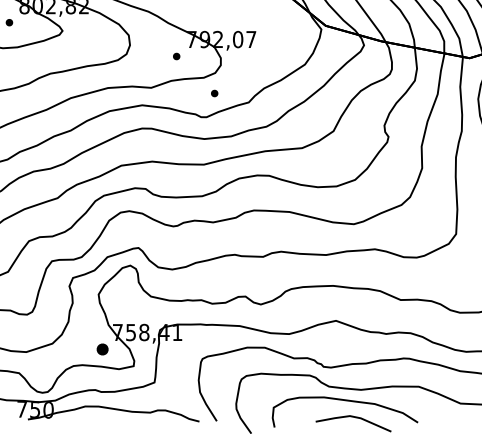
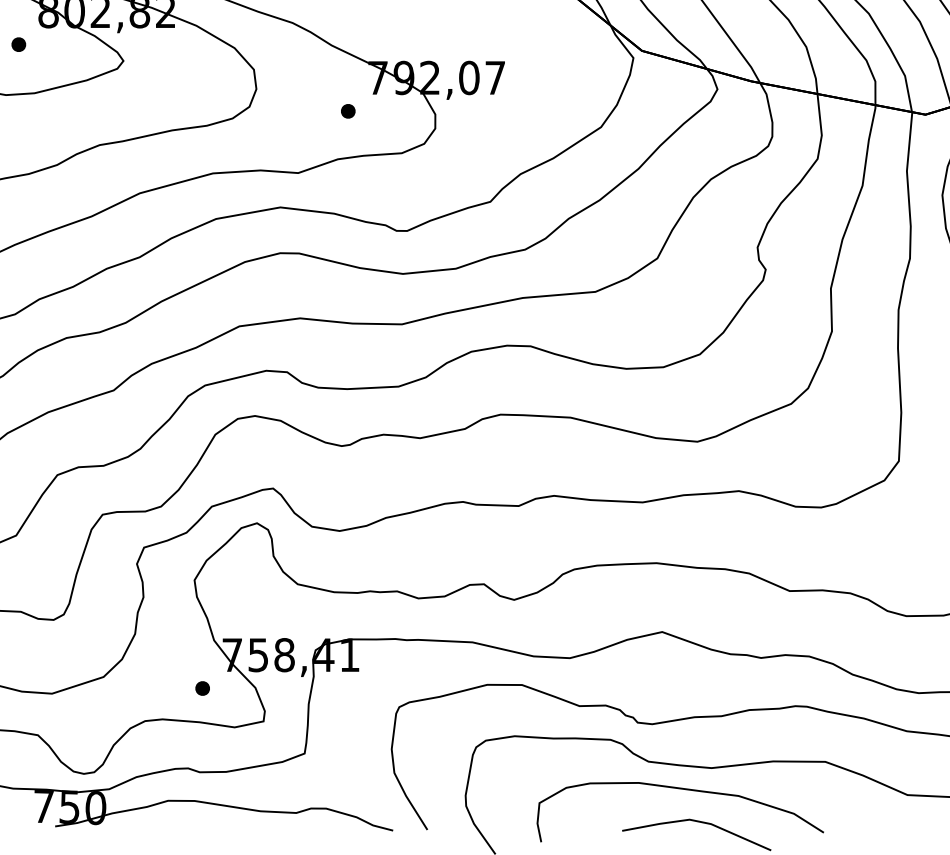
part: (214, 93) -> (422, 184), removed
part: (102, 349) -> (202, 688), size x0.62

